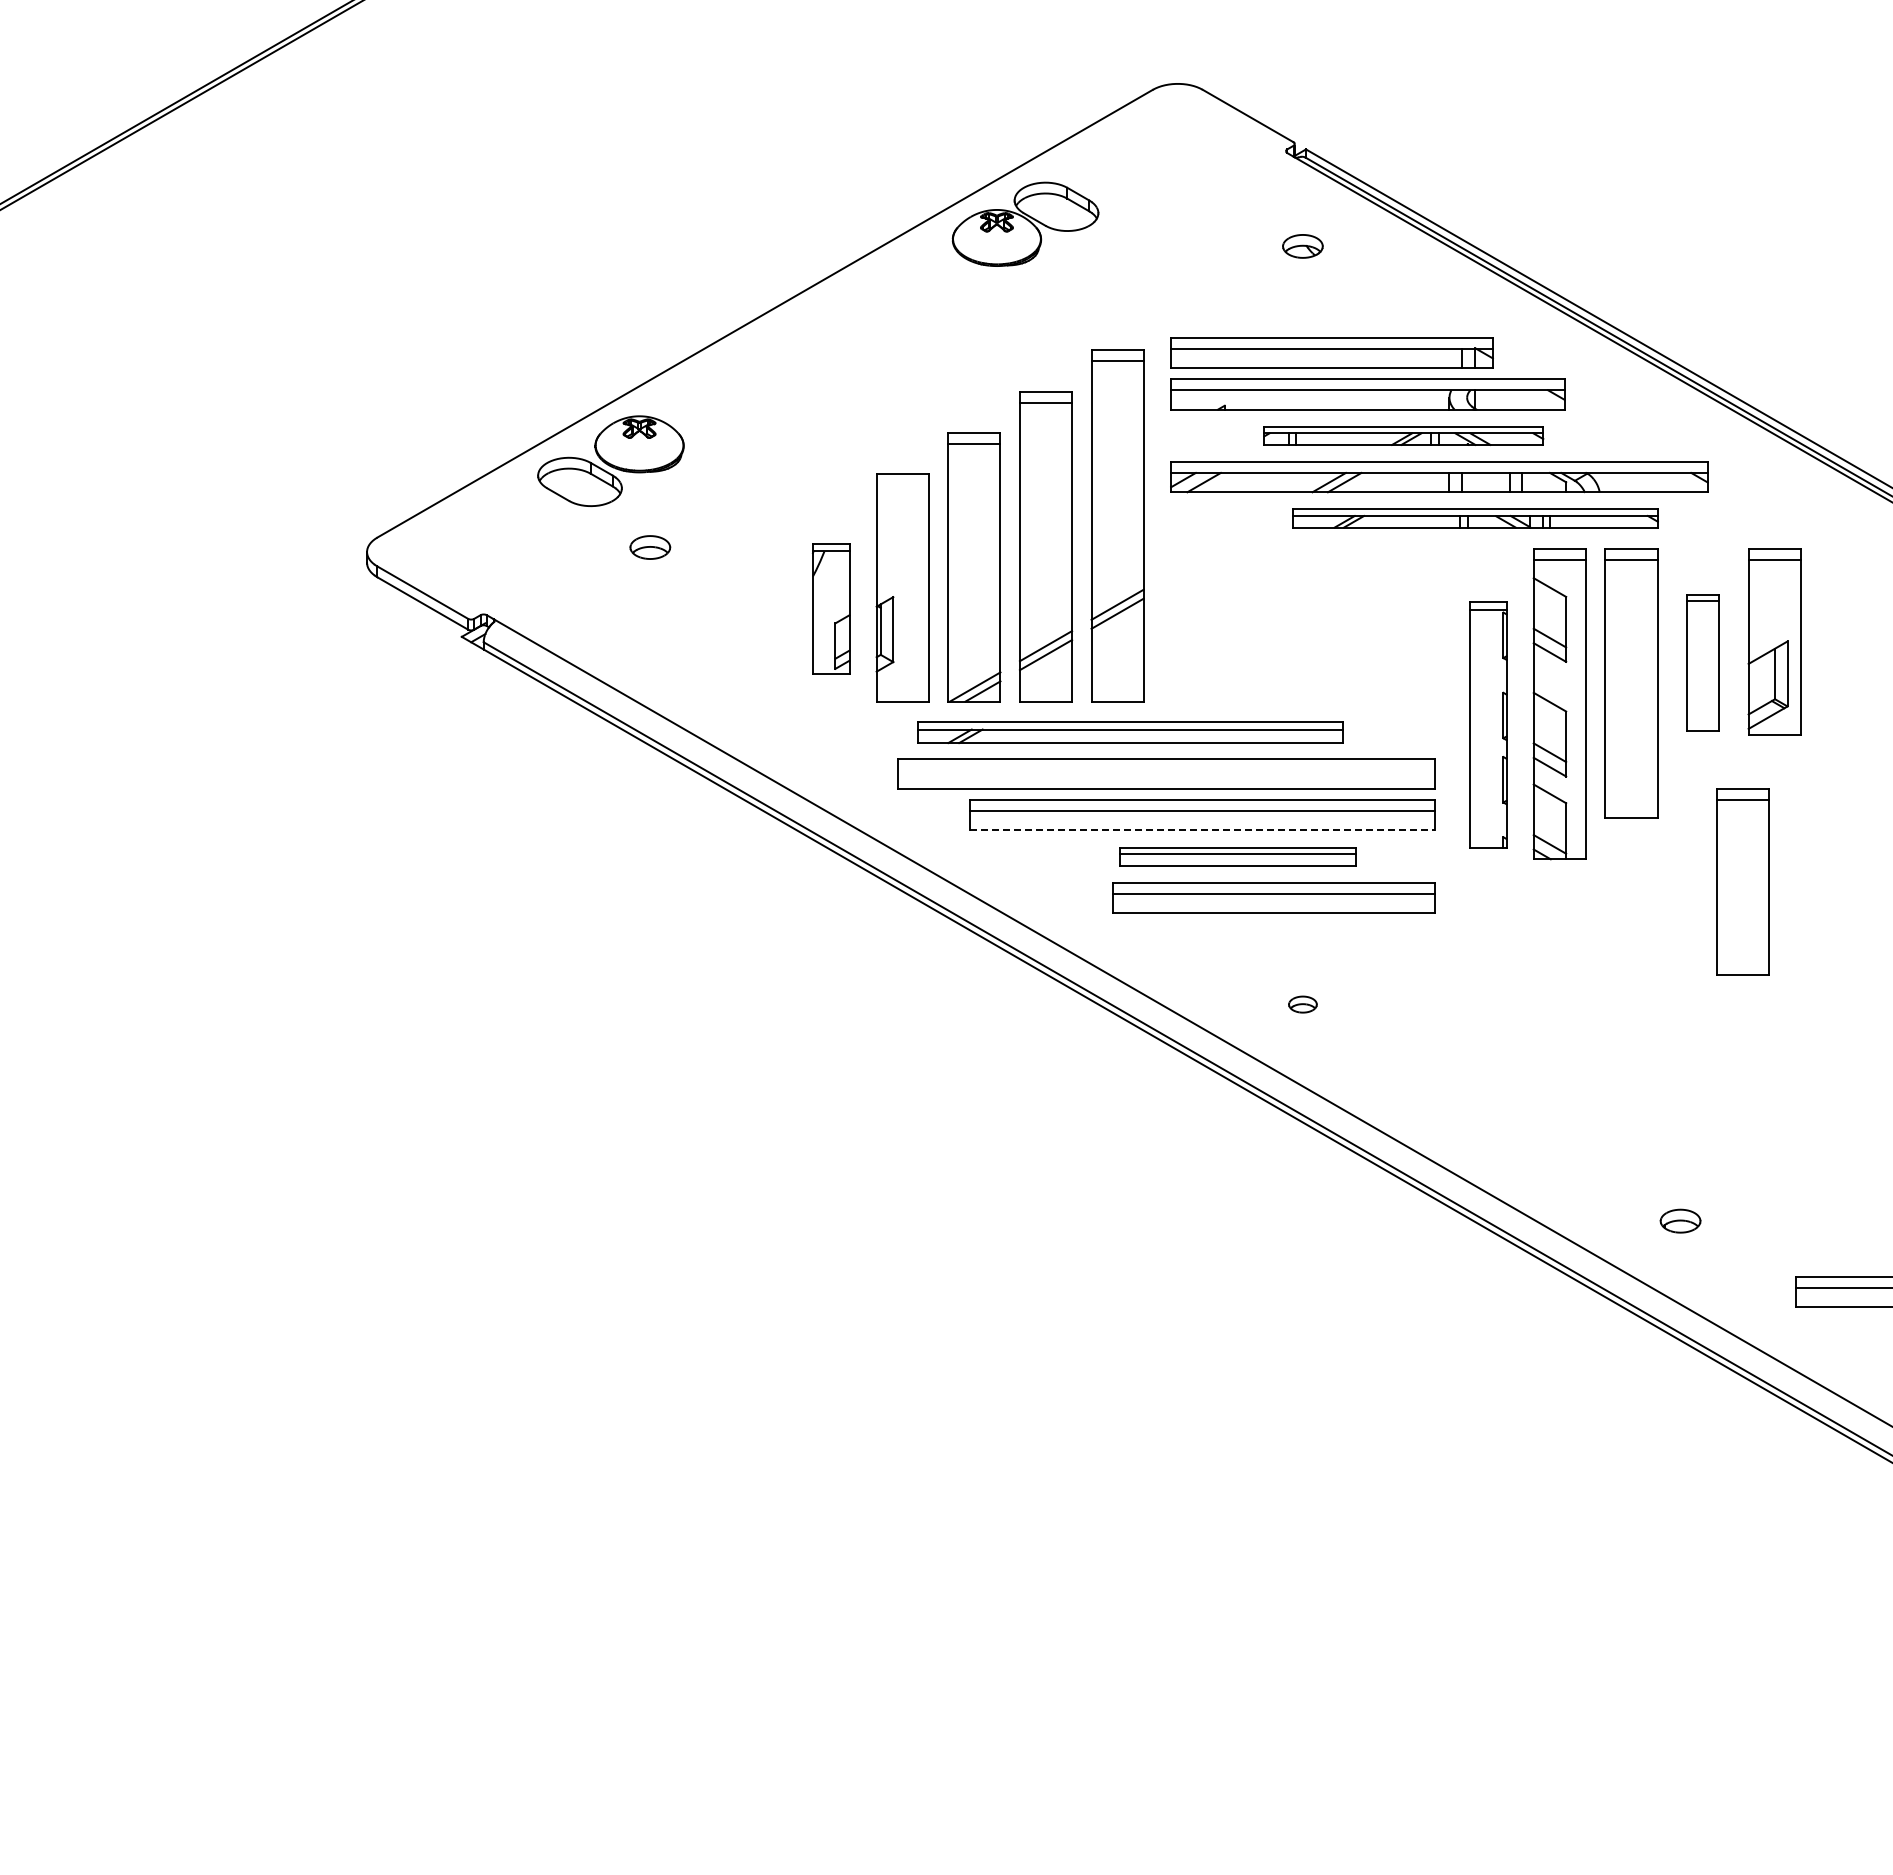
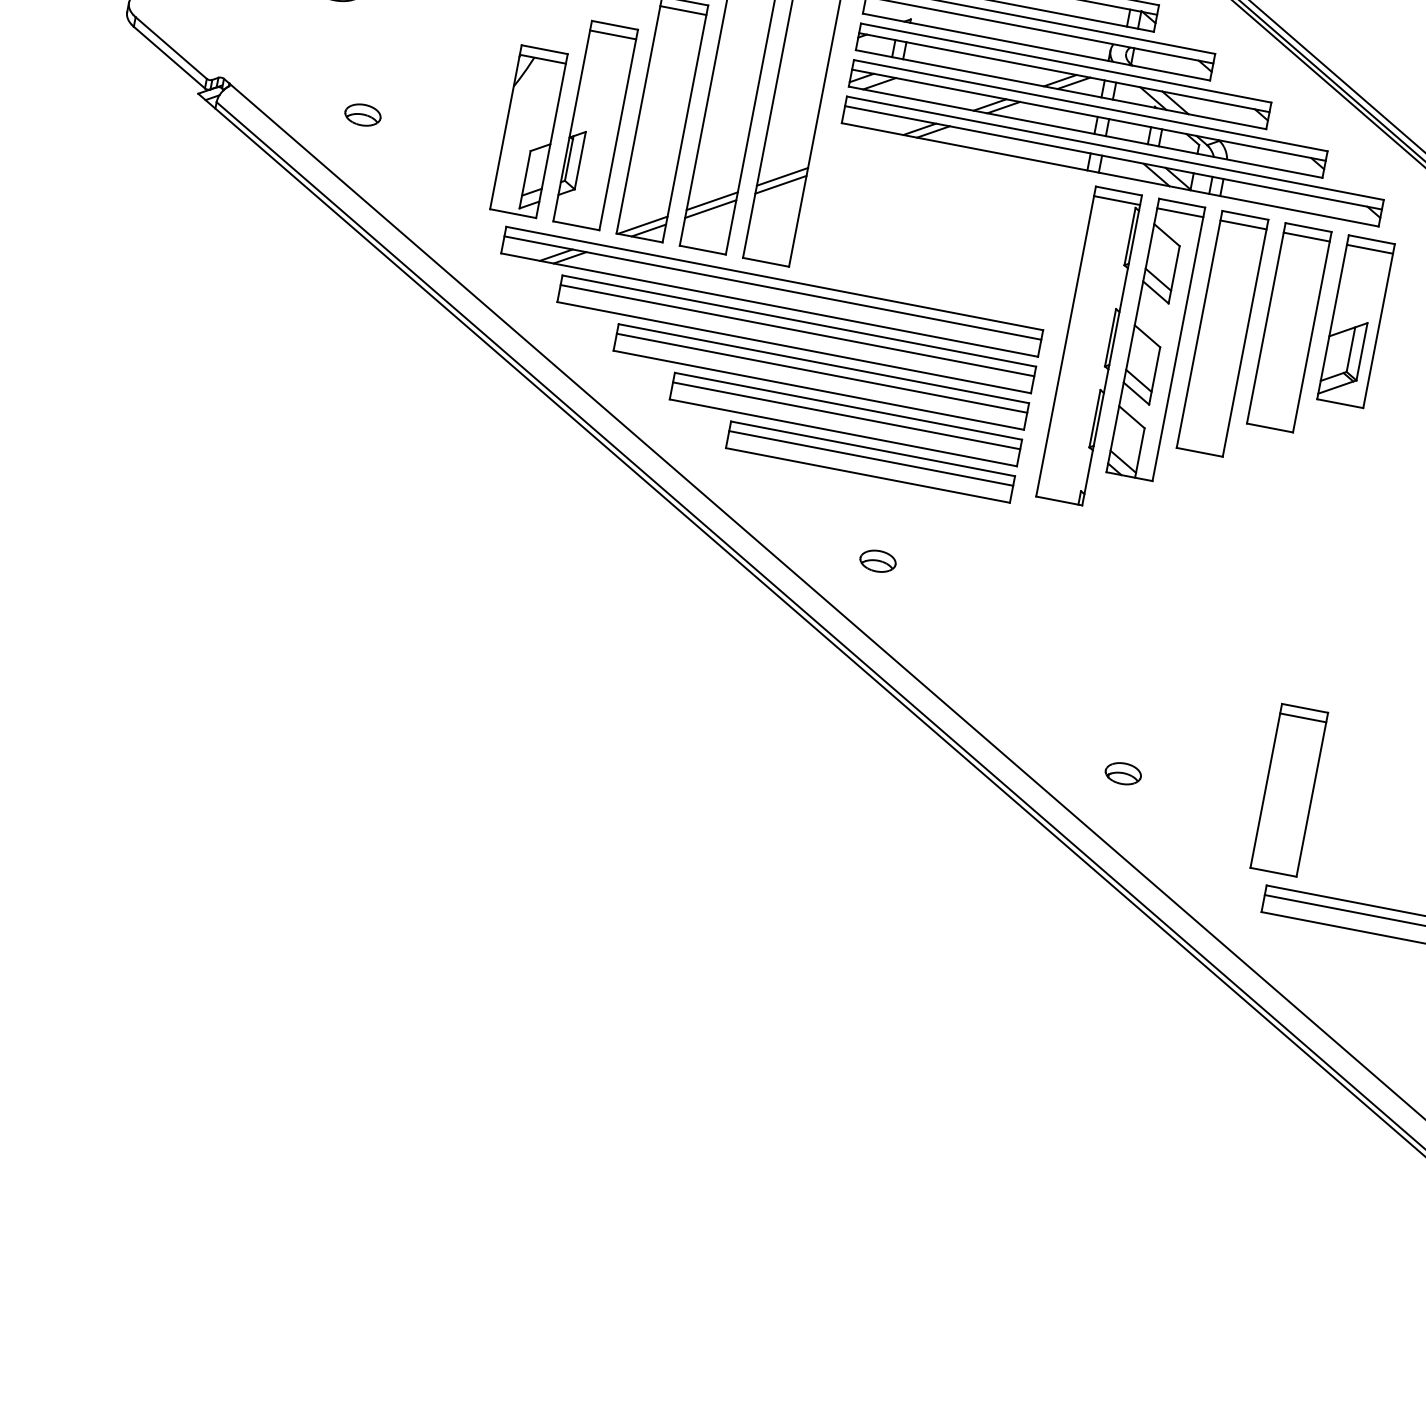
part: (1403, 435) -> (1063, 76), size x1.67
line: (902, 485) -> (612, 35), added
part: (1475, 518) -> (1113, 161), size x1.67
part: (650, 547) -> (363, 115), moved
part: (831, 608) -> (529, 131), size x1.43
part: (1702, 662) -> (1288, 327), size x1.67
part: (1488, 724) -> (1089, 345), size x1.43
part: (1130, 732) -> (772, 291), size x1.43
line: (1166, 769) -> (797, 330), added
line: (1202, 830) -> (819, 390), dashed -> solid
part: (1237, 856) -> (845, 419), size x1.67
part: (1742, 881) -> (1288, 789), moved
part: (1302, 1004) -> (877, 561), size x1.43
part: (1680, 1220) -> (1123, 773), moved

